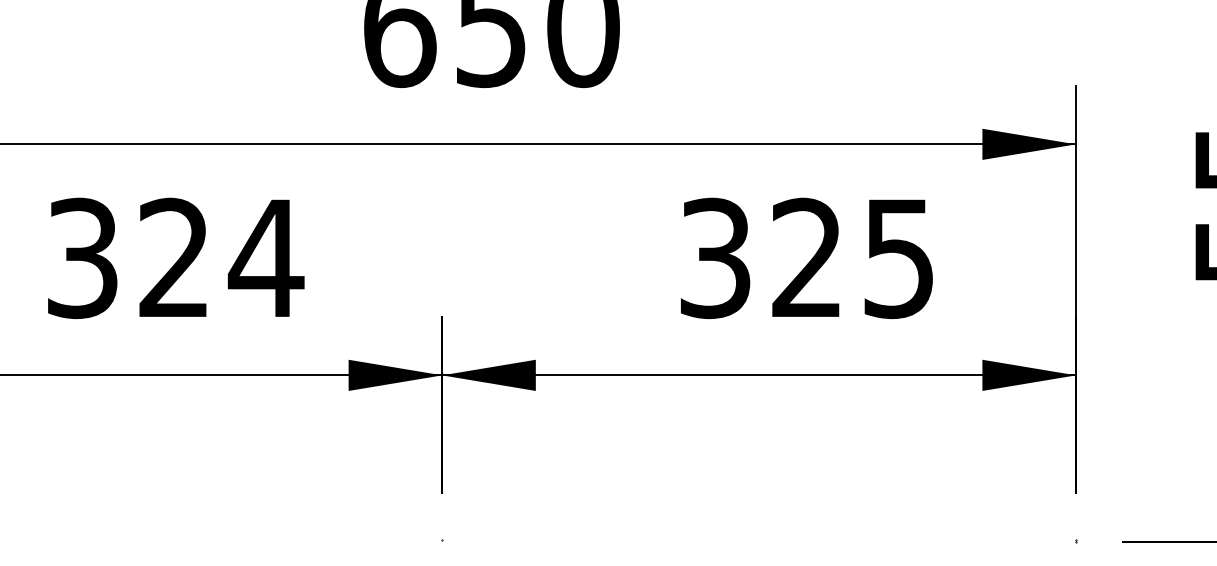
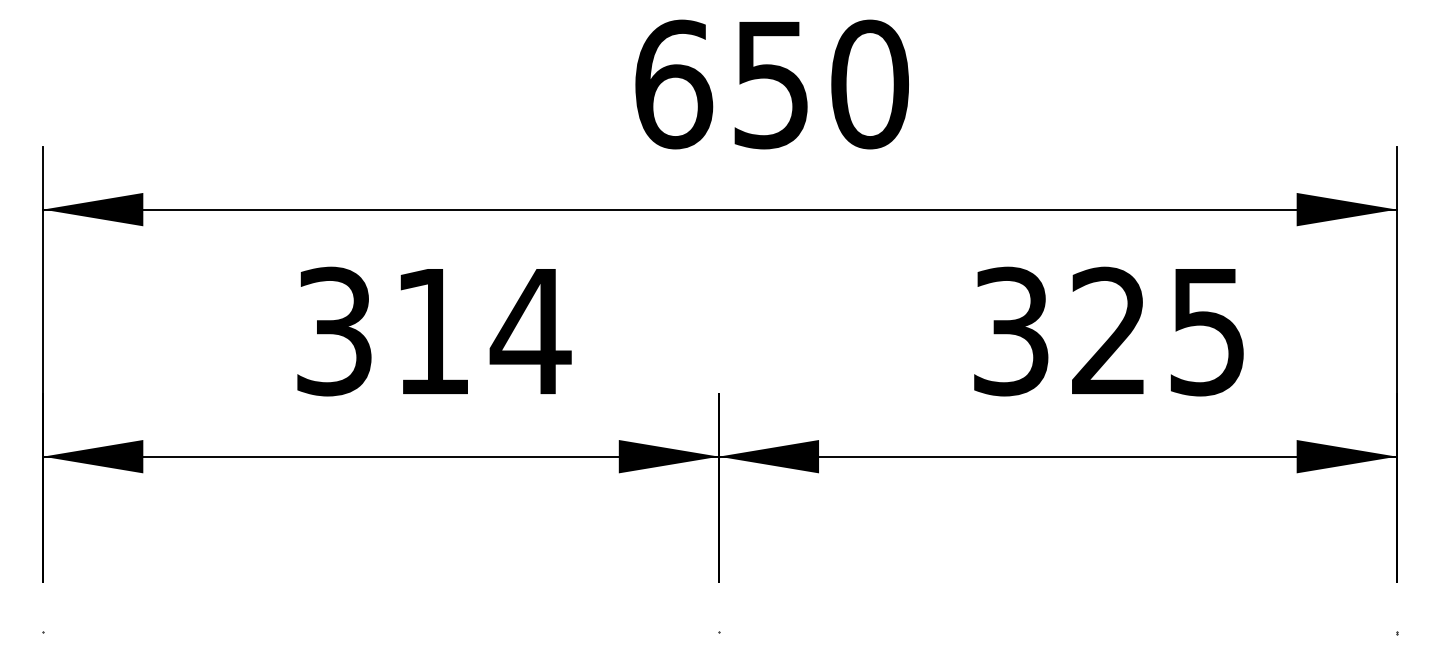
text: (173, 257) -> (431, 330), 324 -> 314

